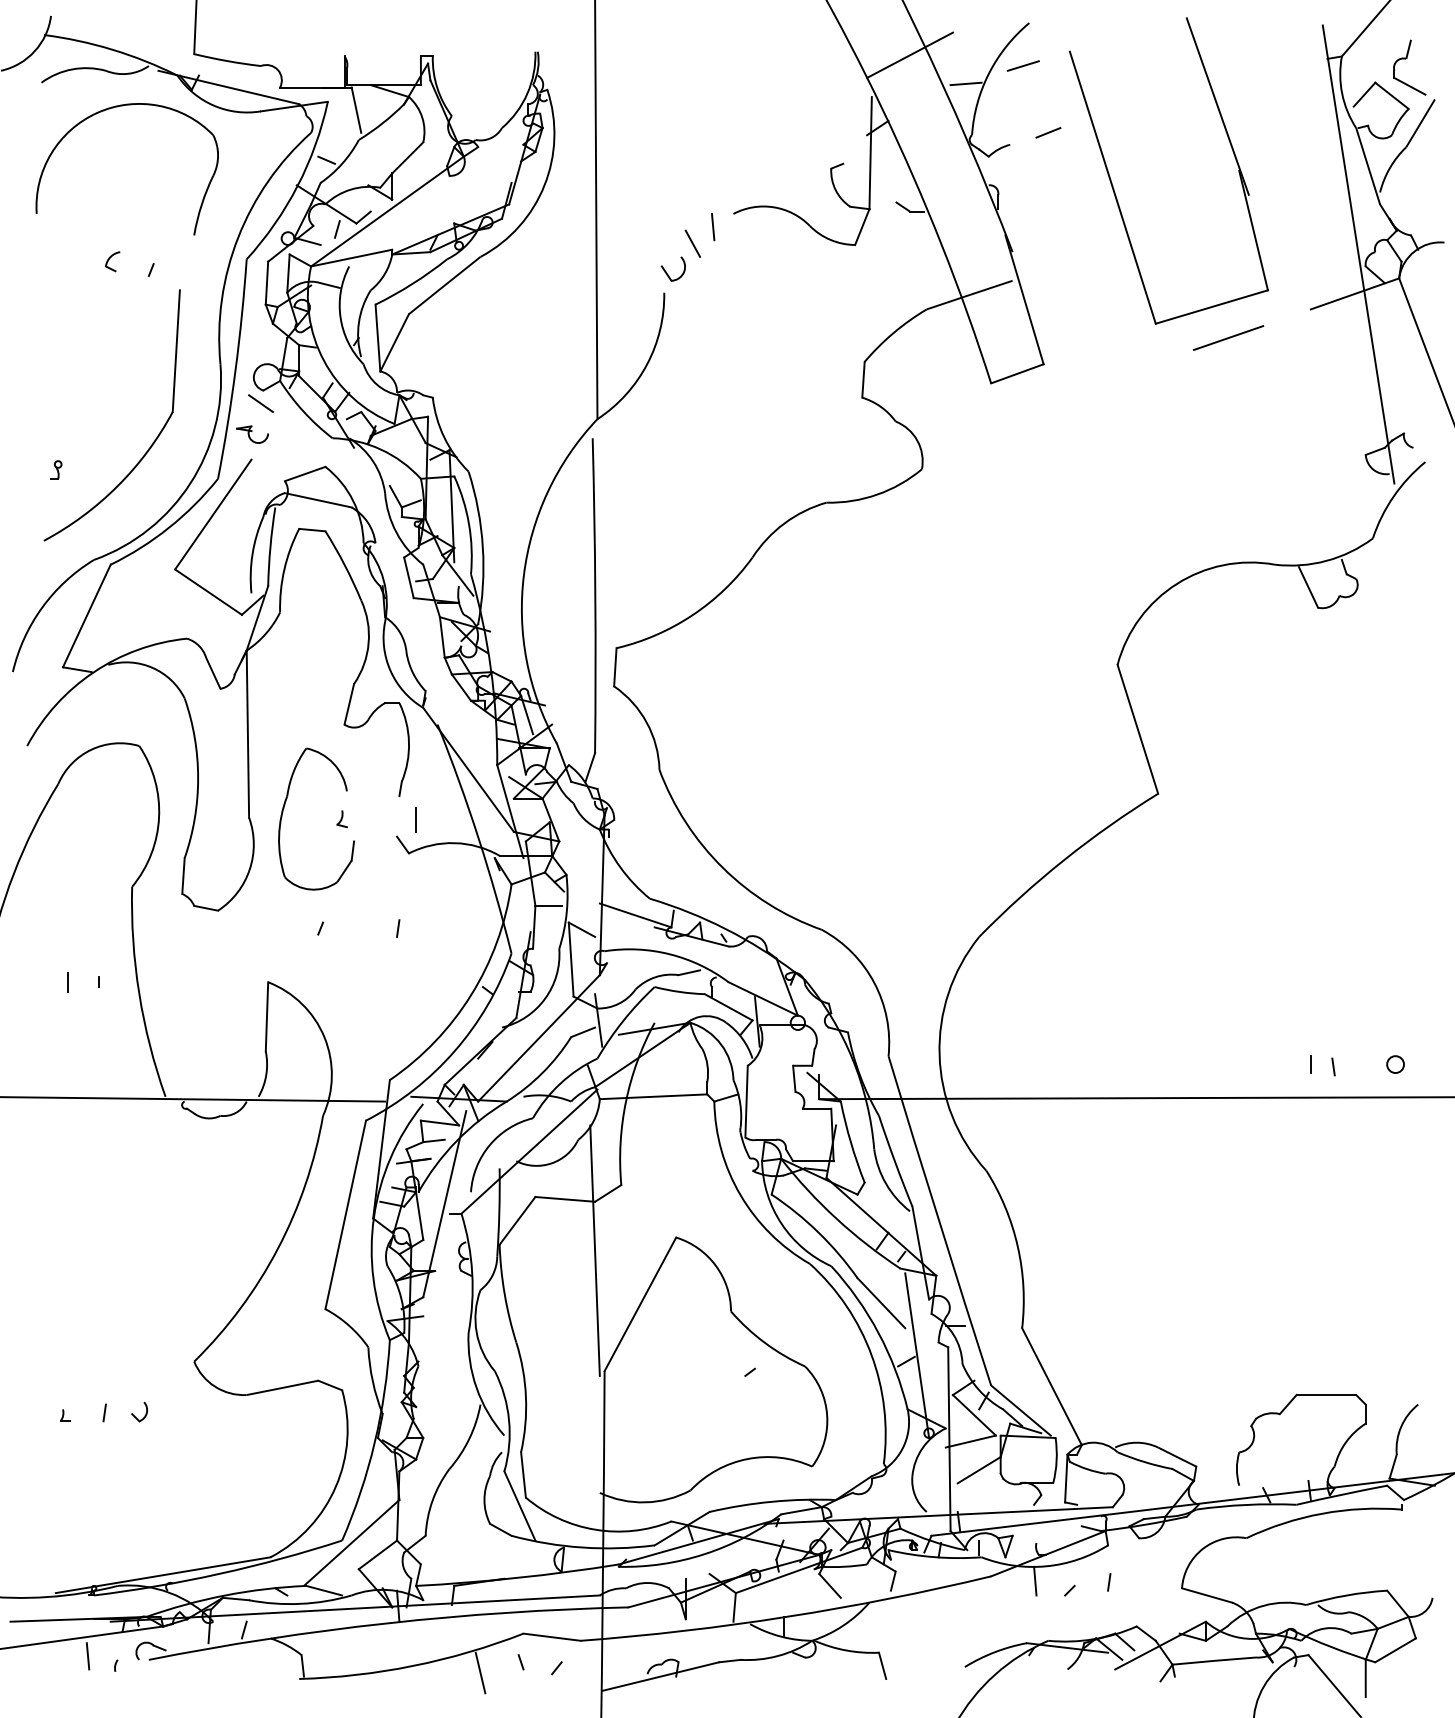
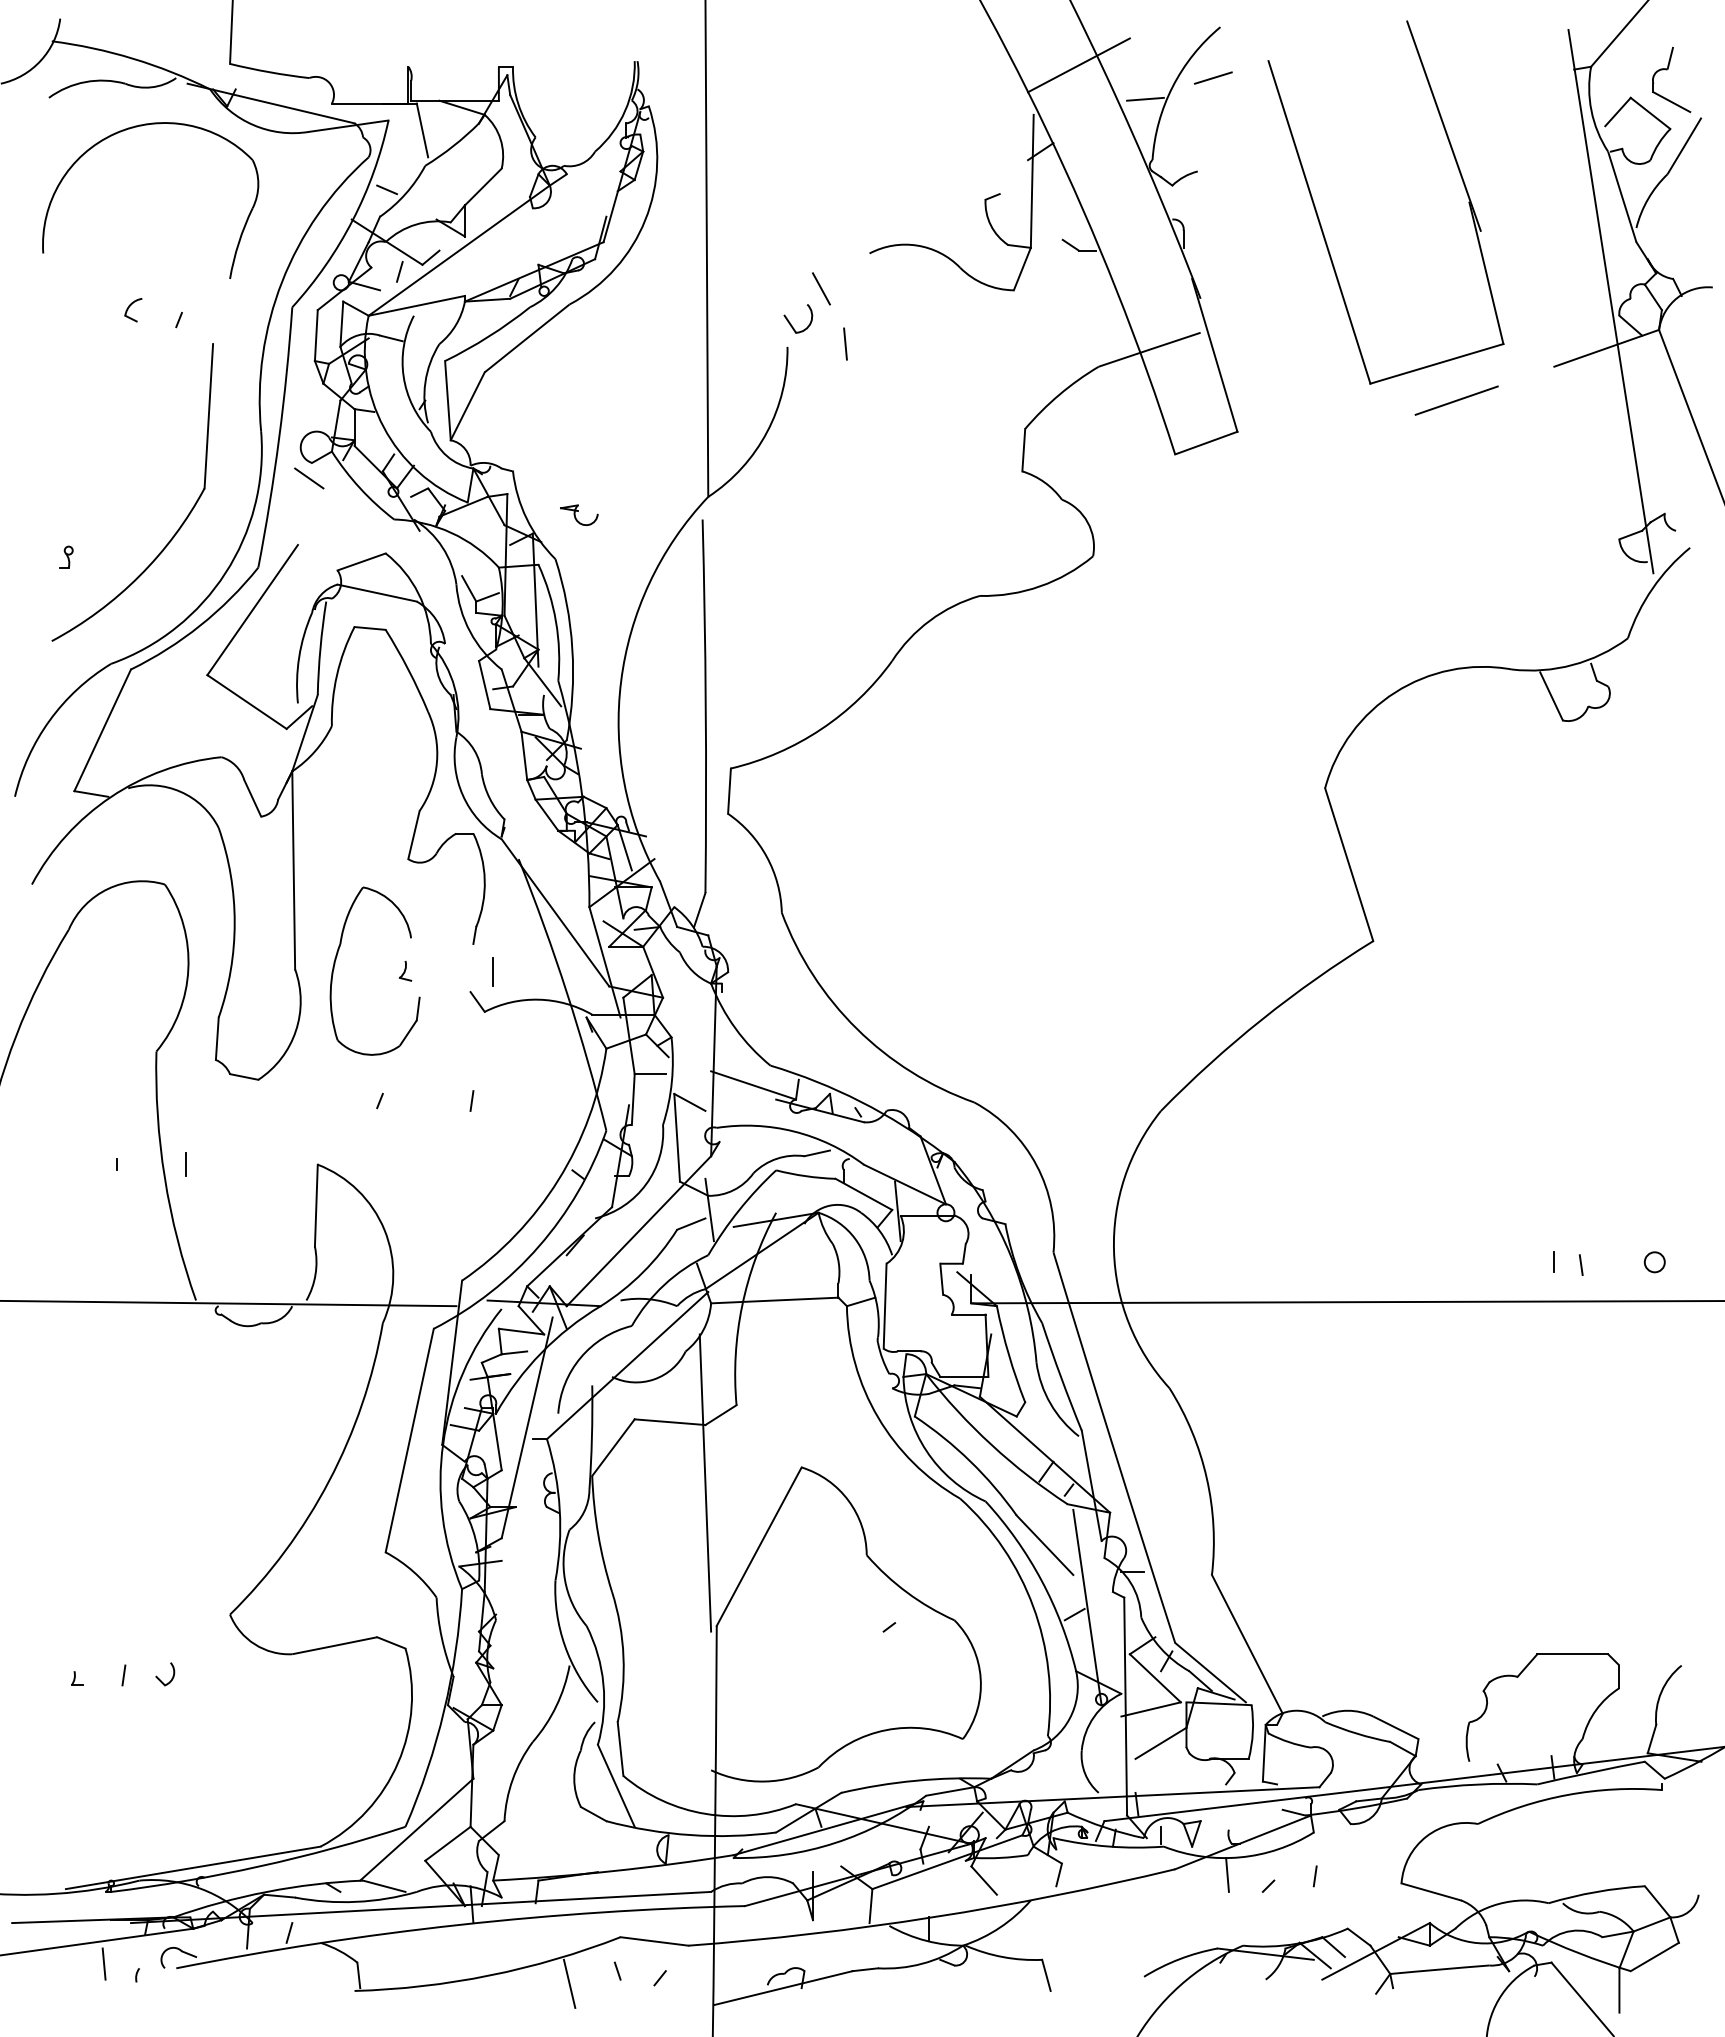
line: (1047, 132) -> (1242, 156), removed
line: (713, 226) -> (845, 343), moved
part: (252, 434) -> (579, 514), moved
line: (67, 982) -> (185, 1164), moved

